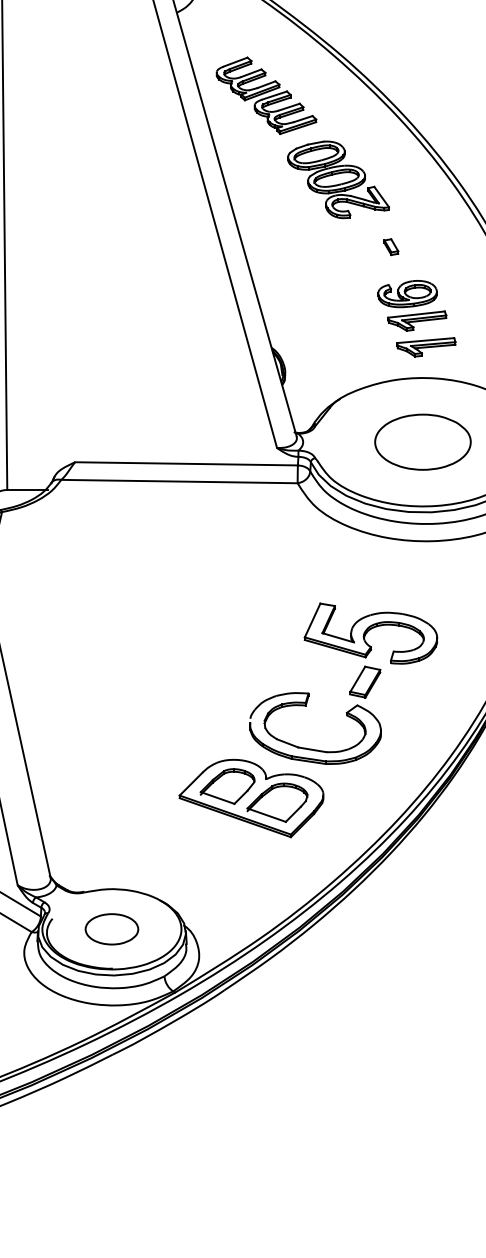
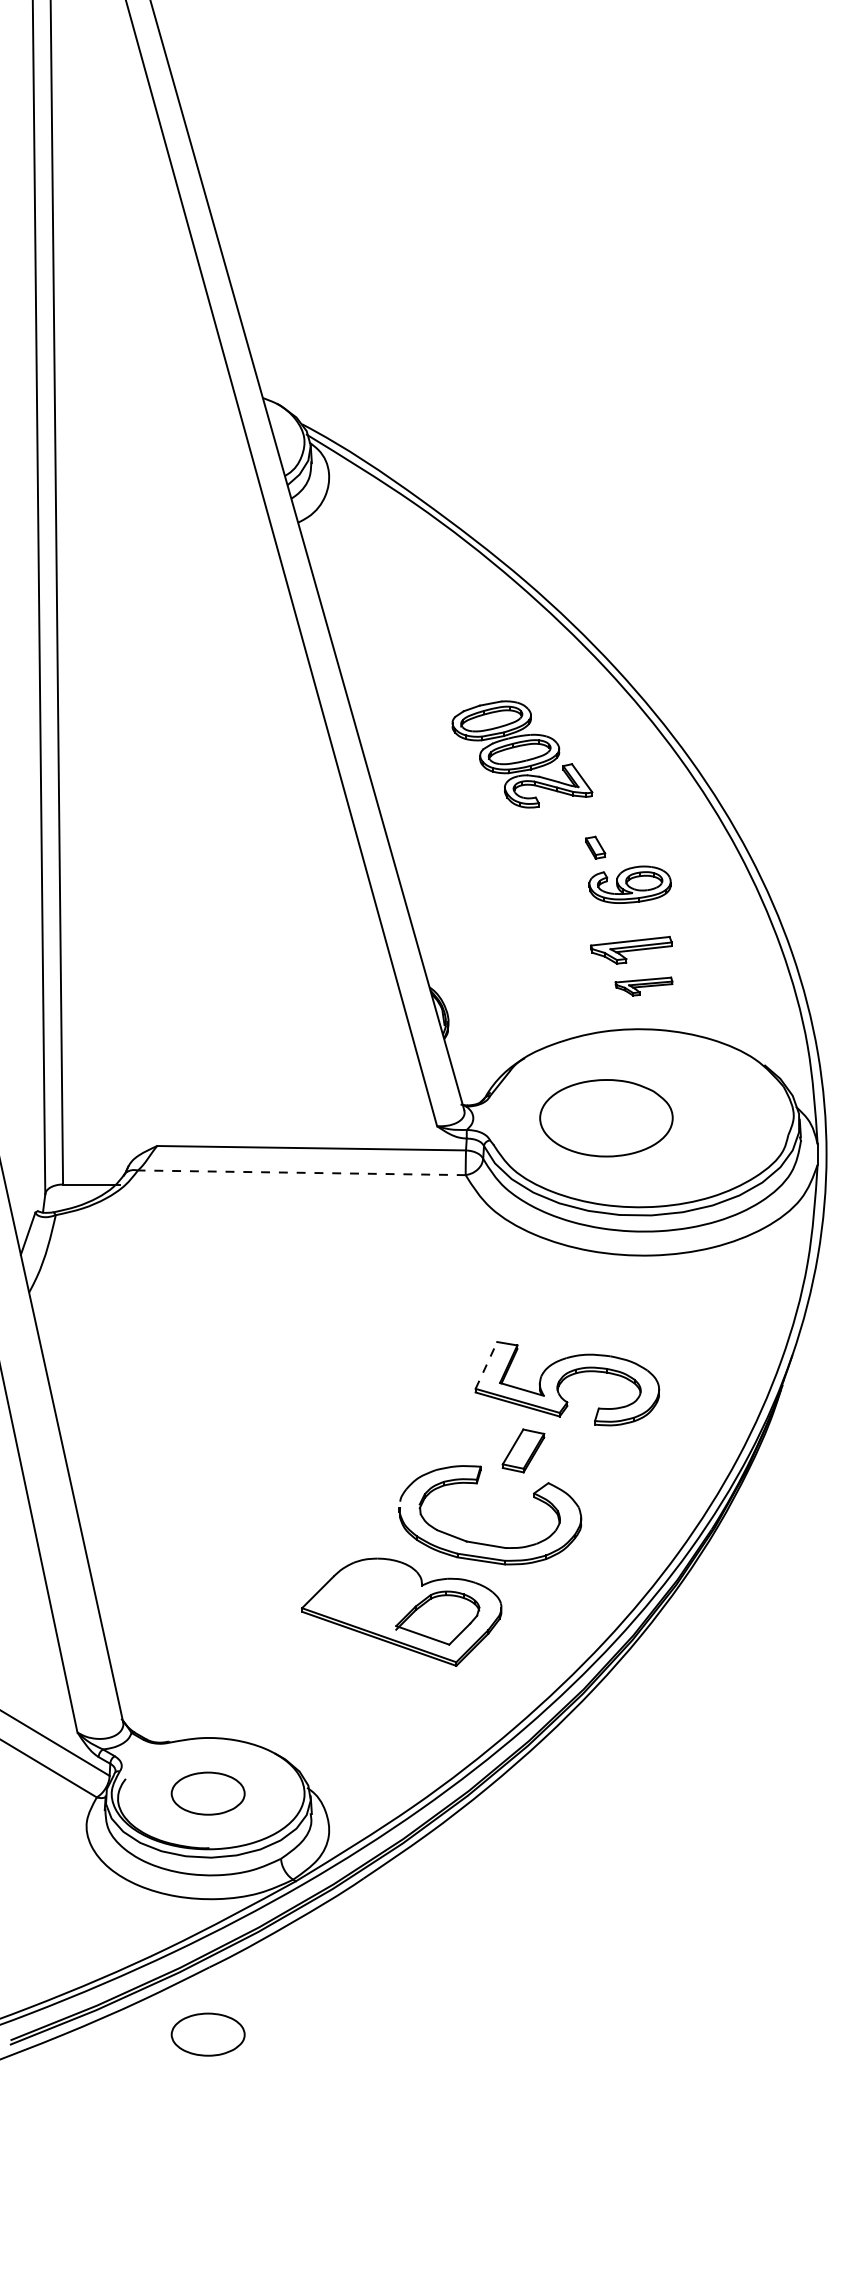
part: (266, 95) -> (422, 637), removed
part: (407, 293) -> (629, 884), moved
part: (425, 347) -> (643, 986), size x0.7
part: (423, 442) -> (606, 1118), moved
line: (179, 481) -> (301, 1172), solid -> dashed
line: (312, 620) -> (486, 1365), solid -> dashed
part: (365, 681) -> (523, 1450), moved
part: (227, 786) -> (368, 1595), removed
part: (111, 1103) -> (207, 2034), added

